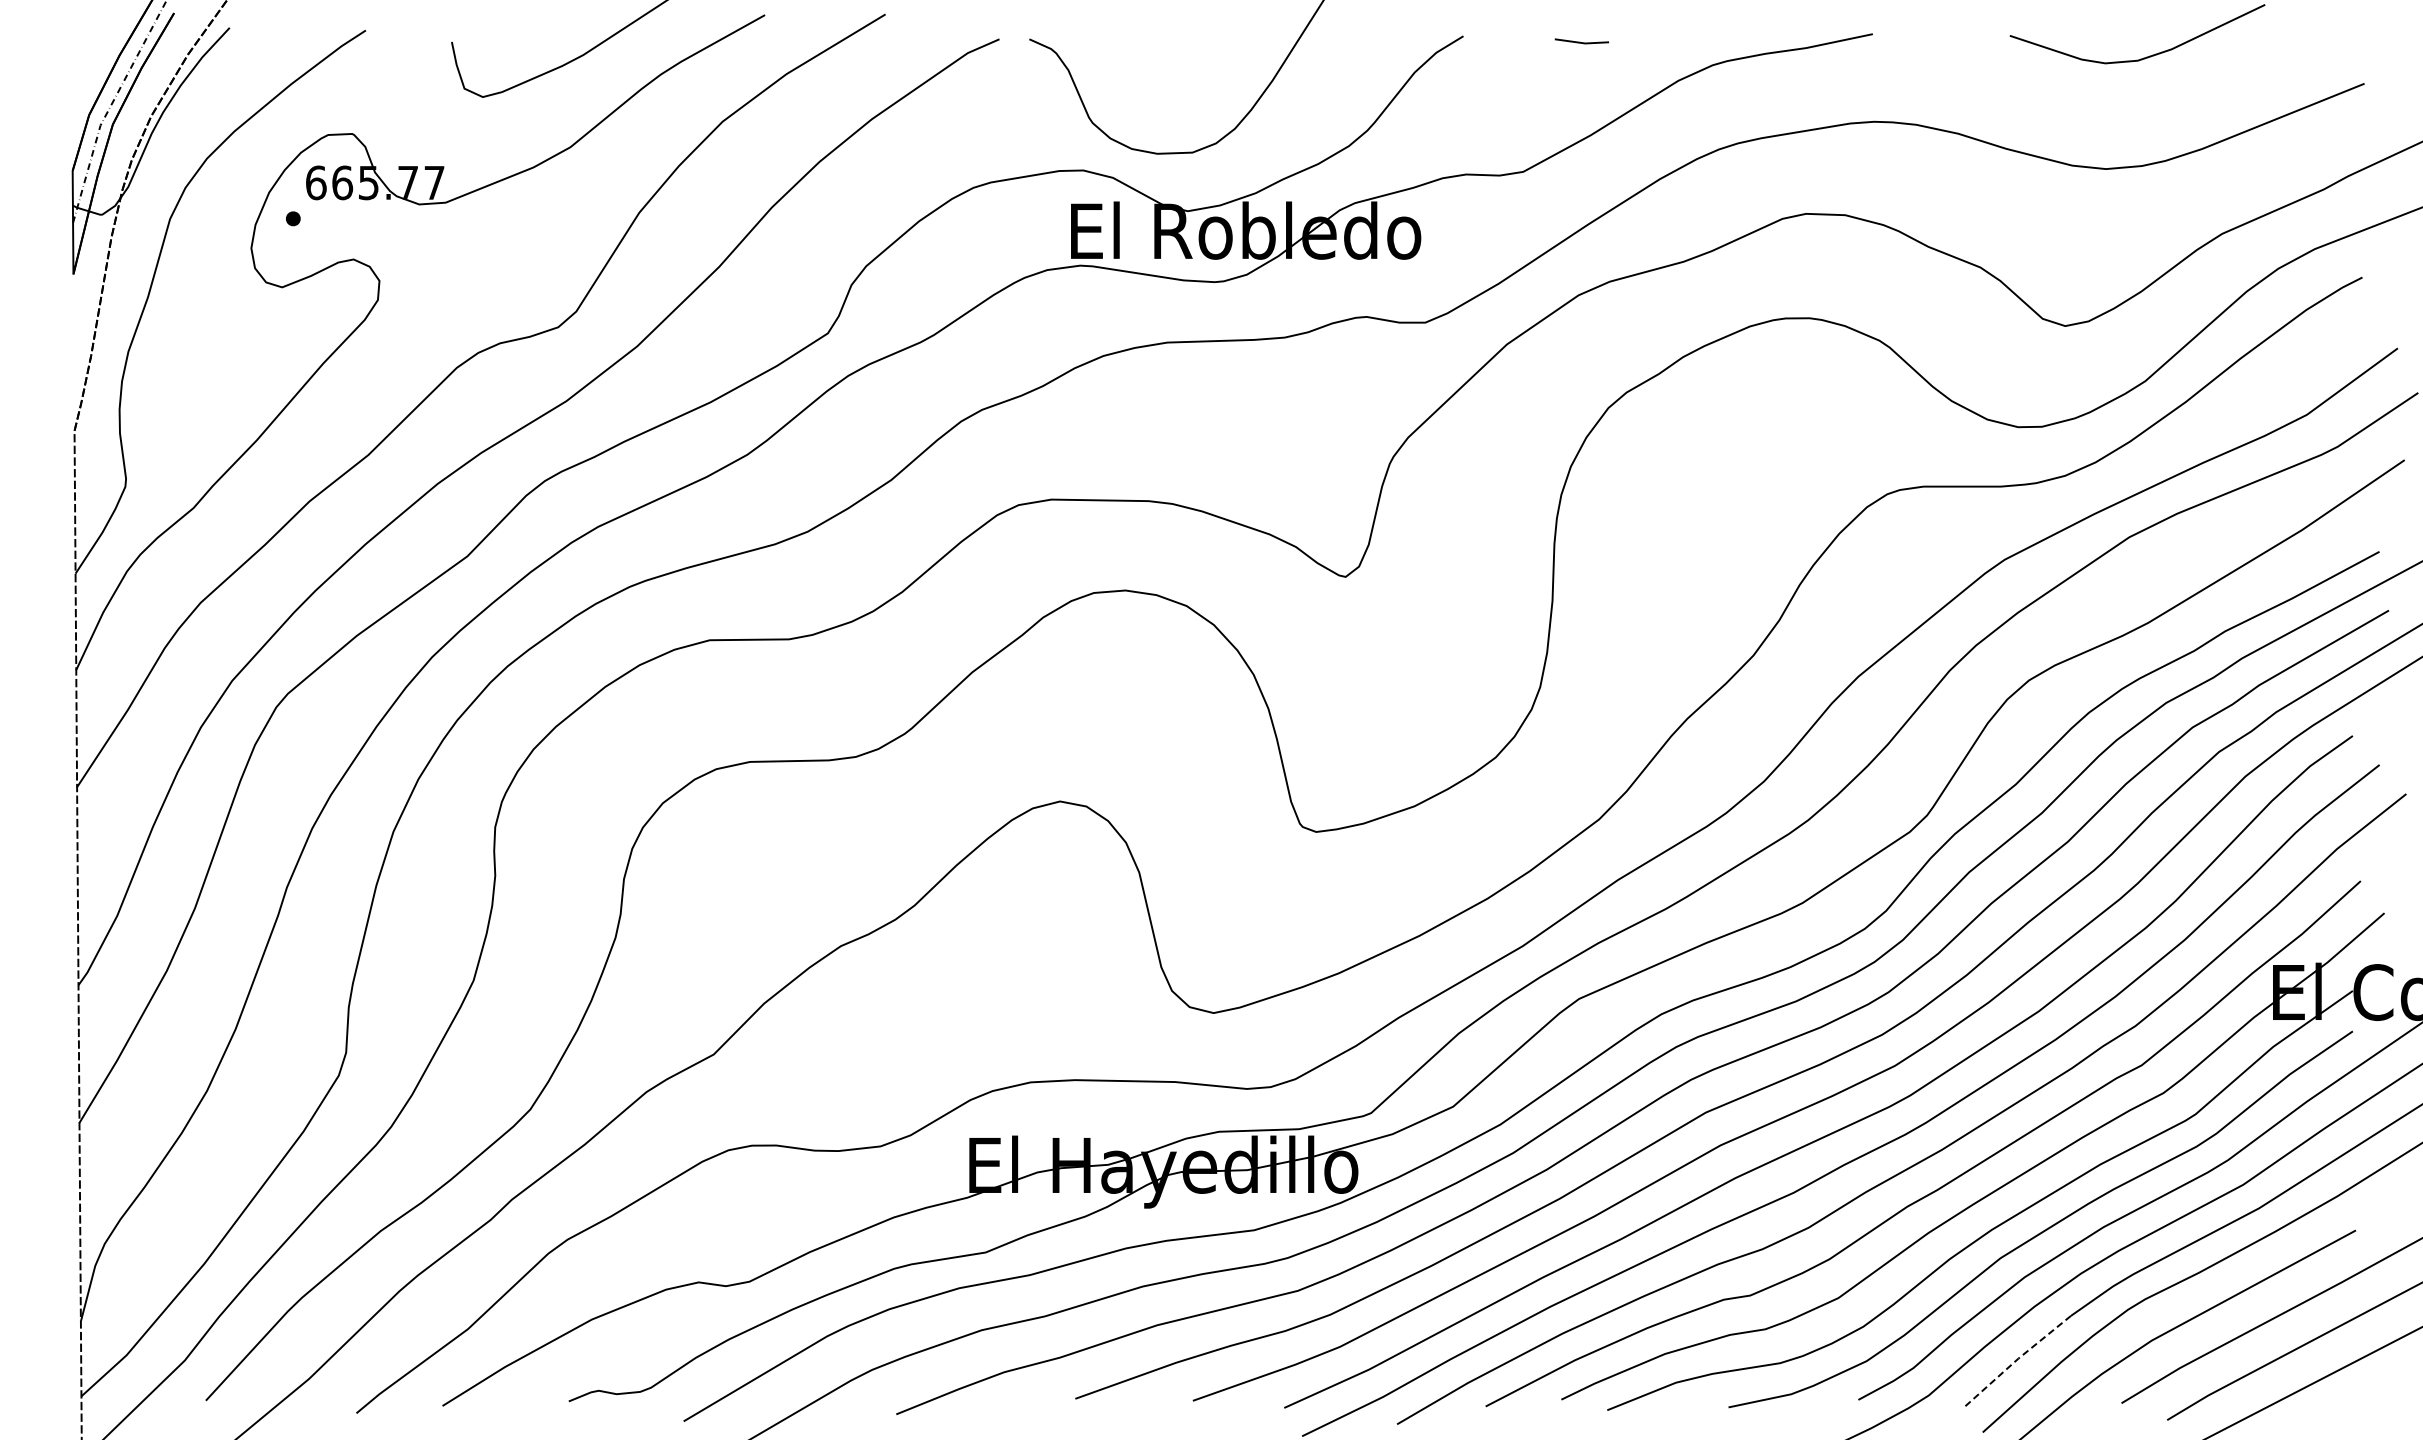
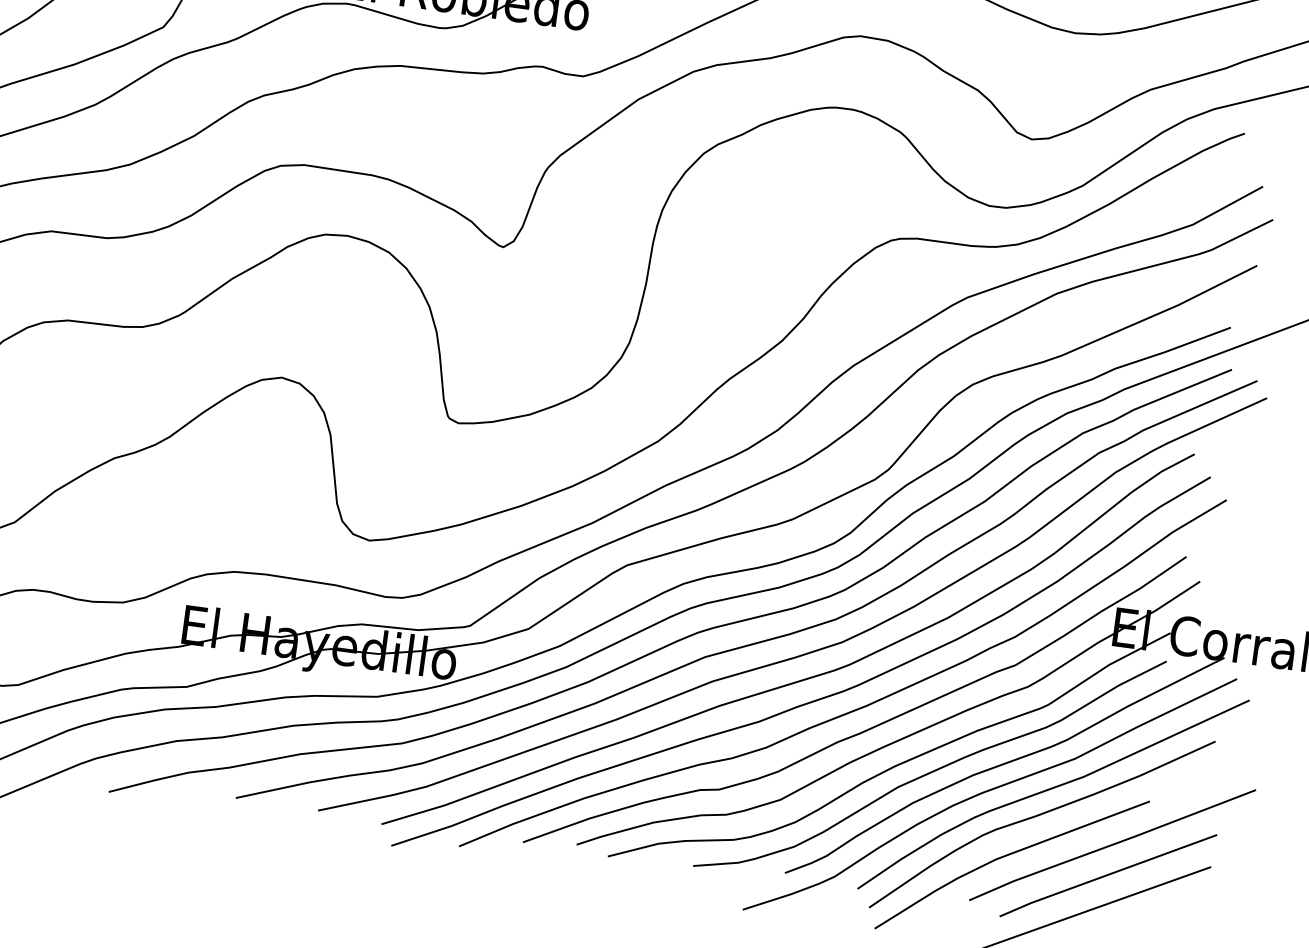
line: (2016, 1360) -> (899, 860), dashed -> solid

